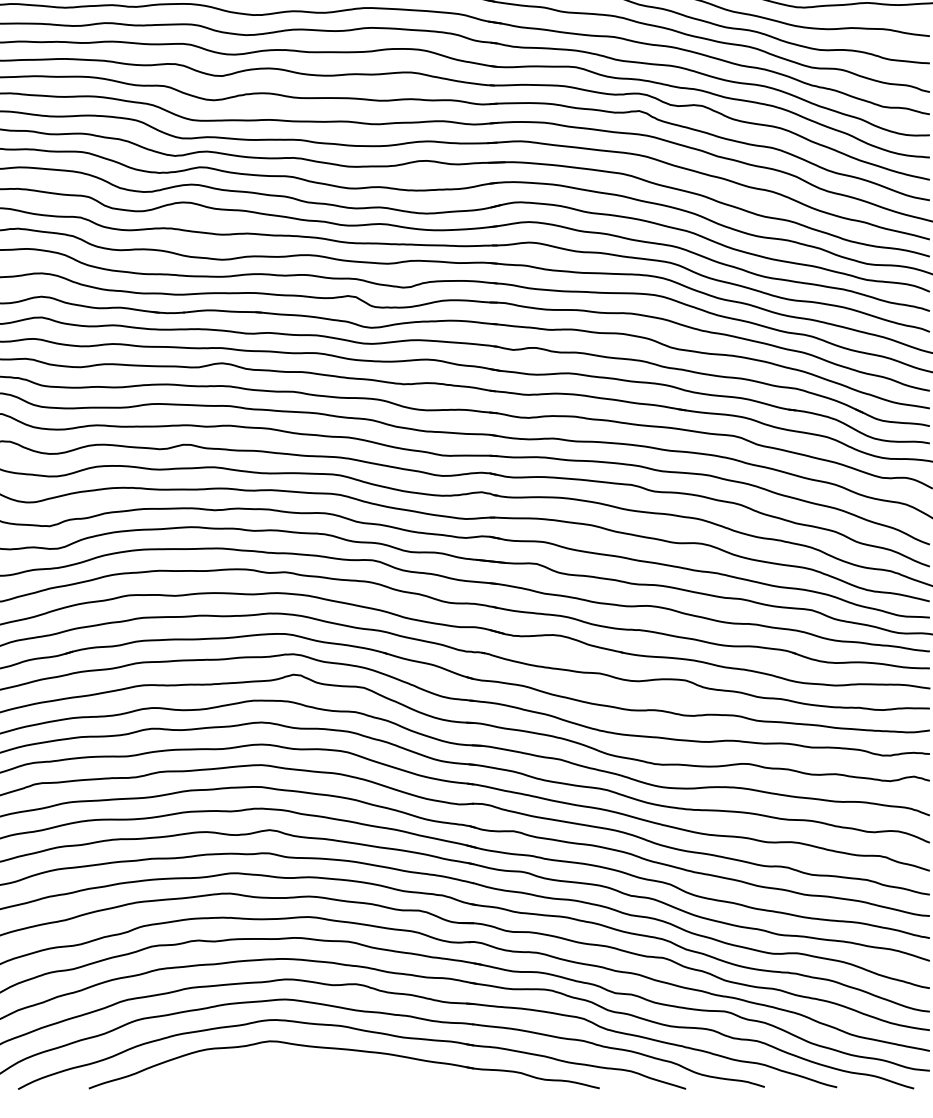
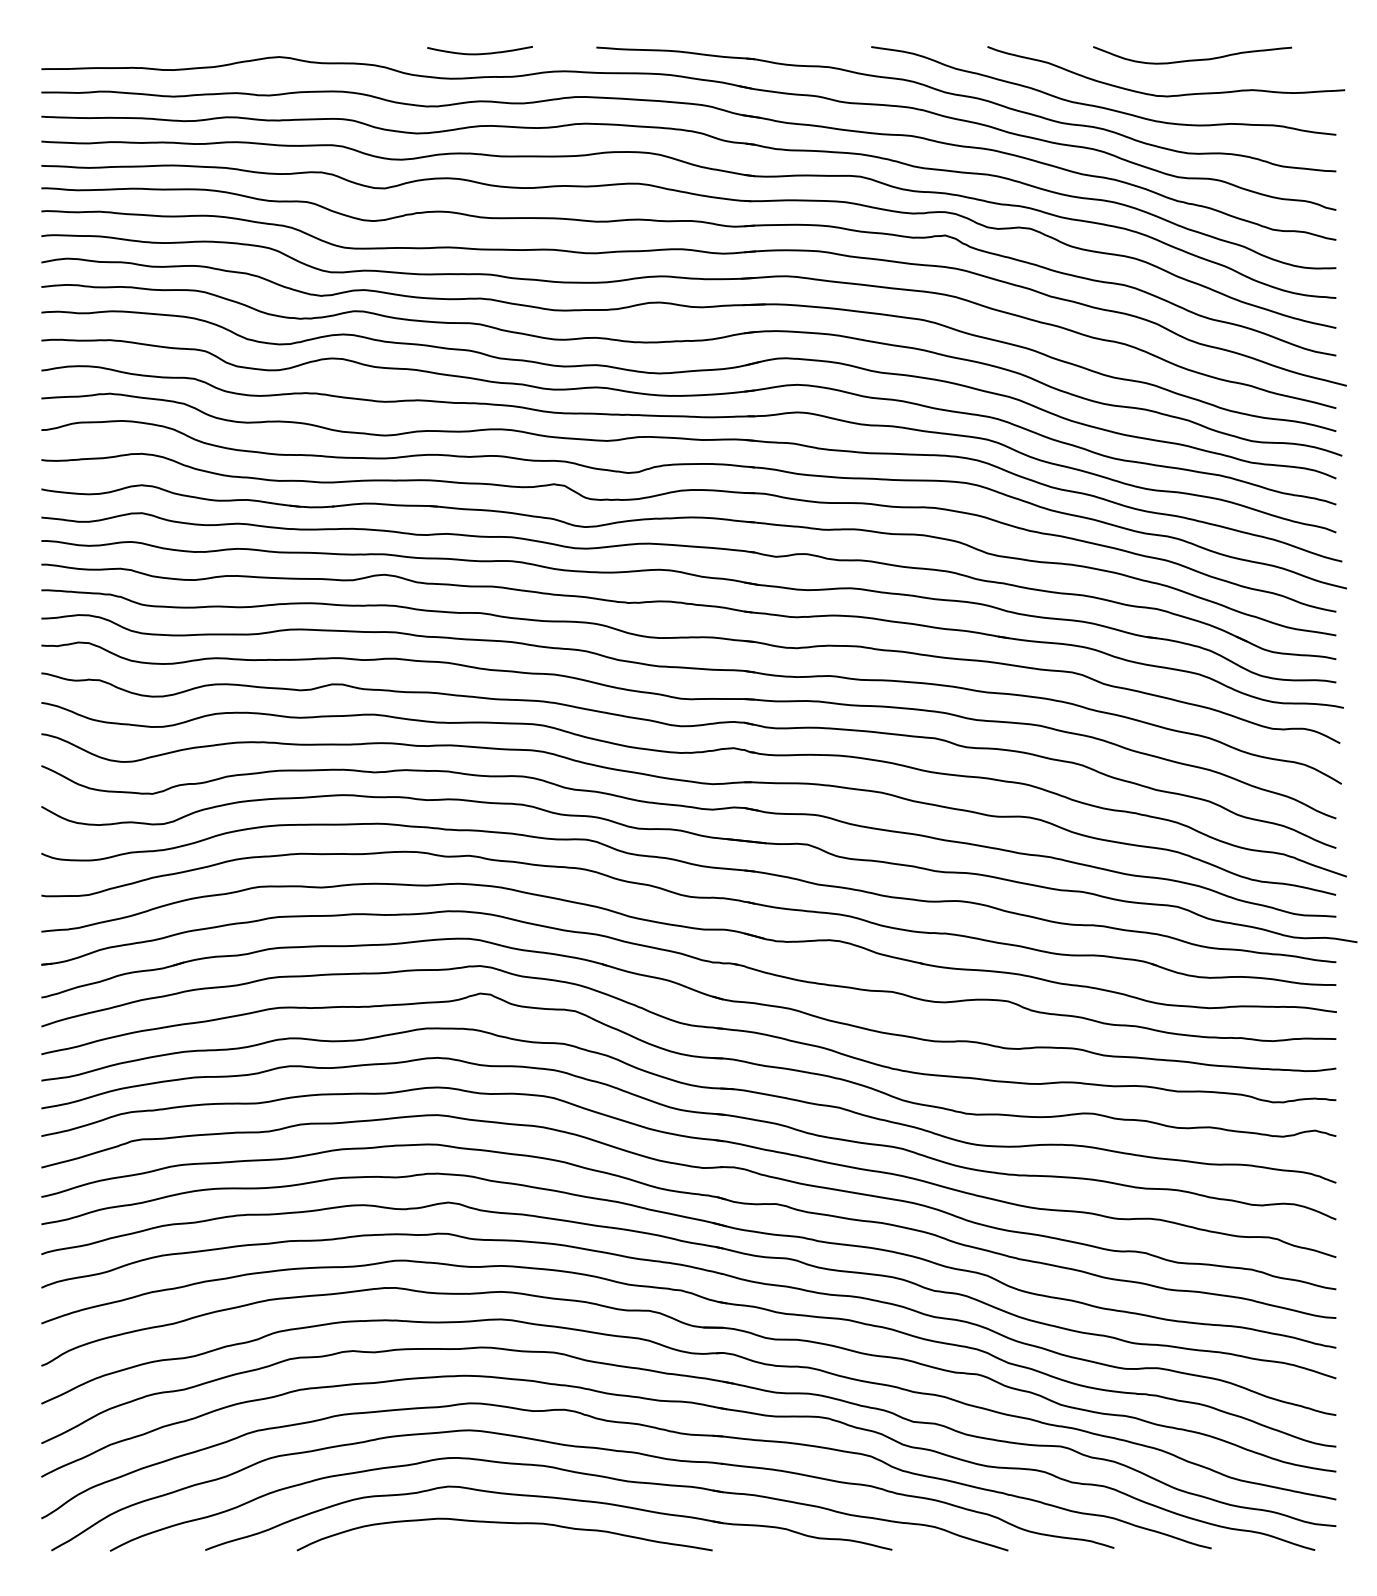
curve: (311, 1068) -> (504, 1523), added

